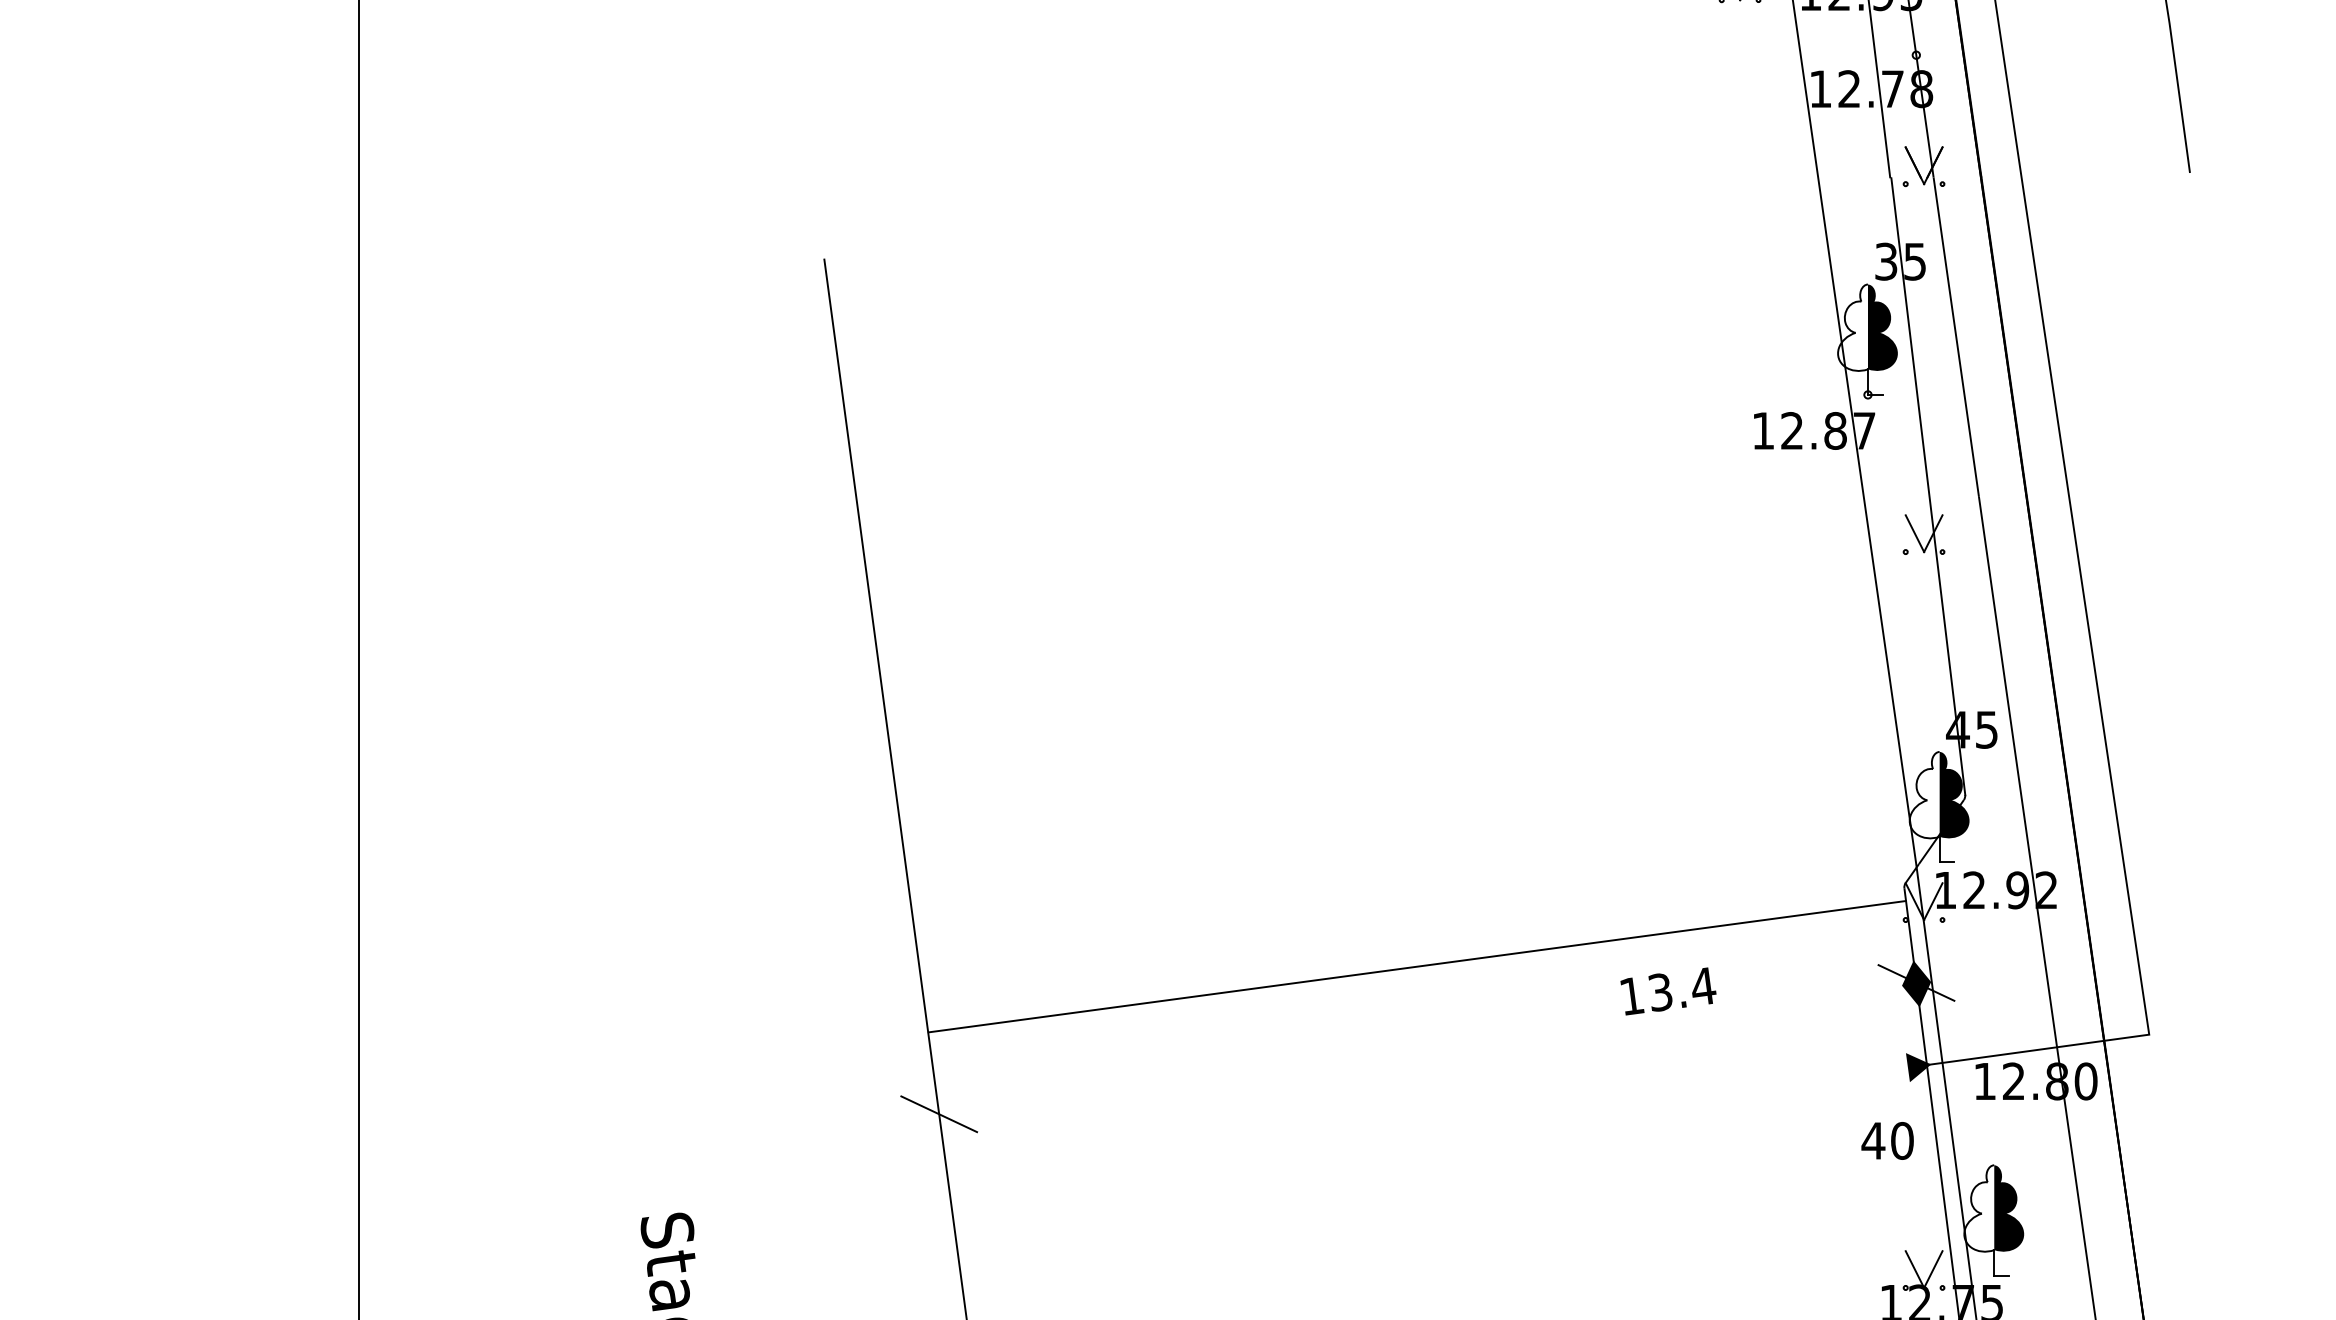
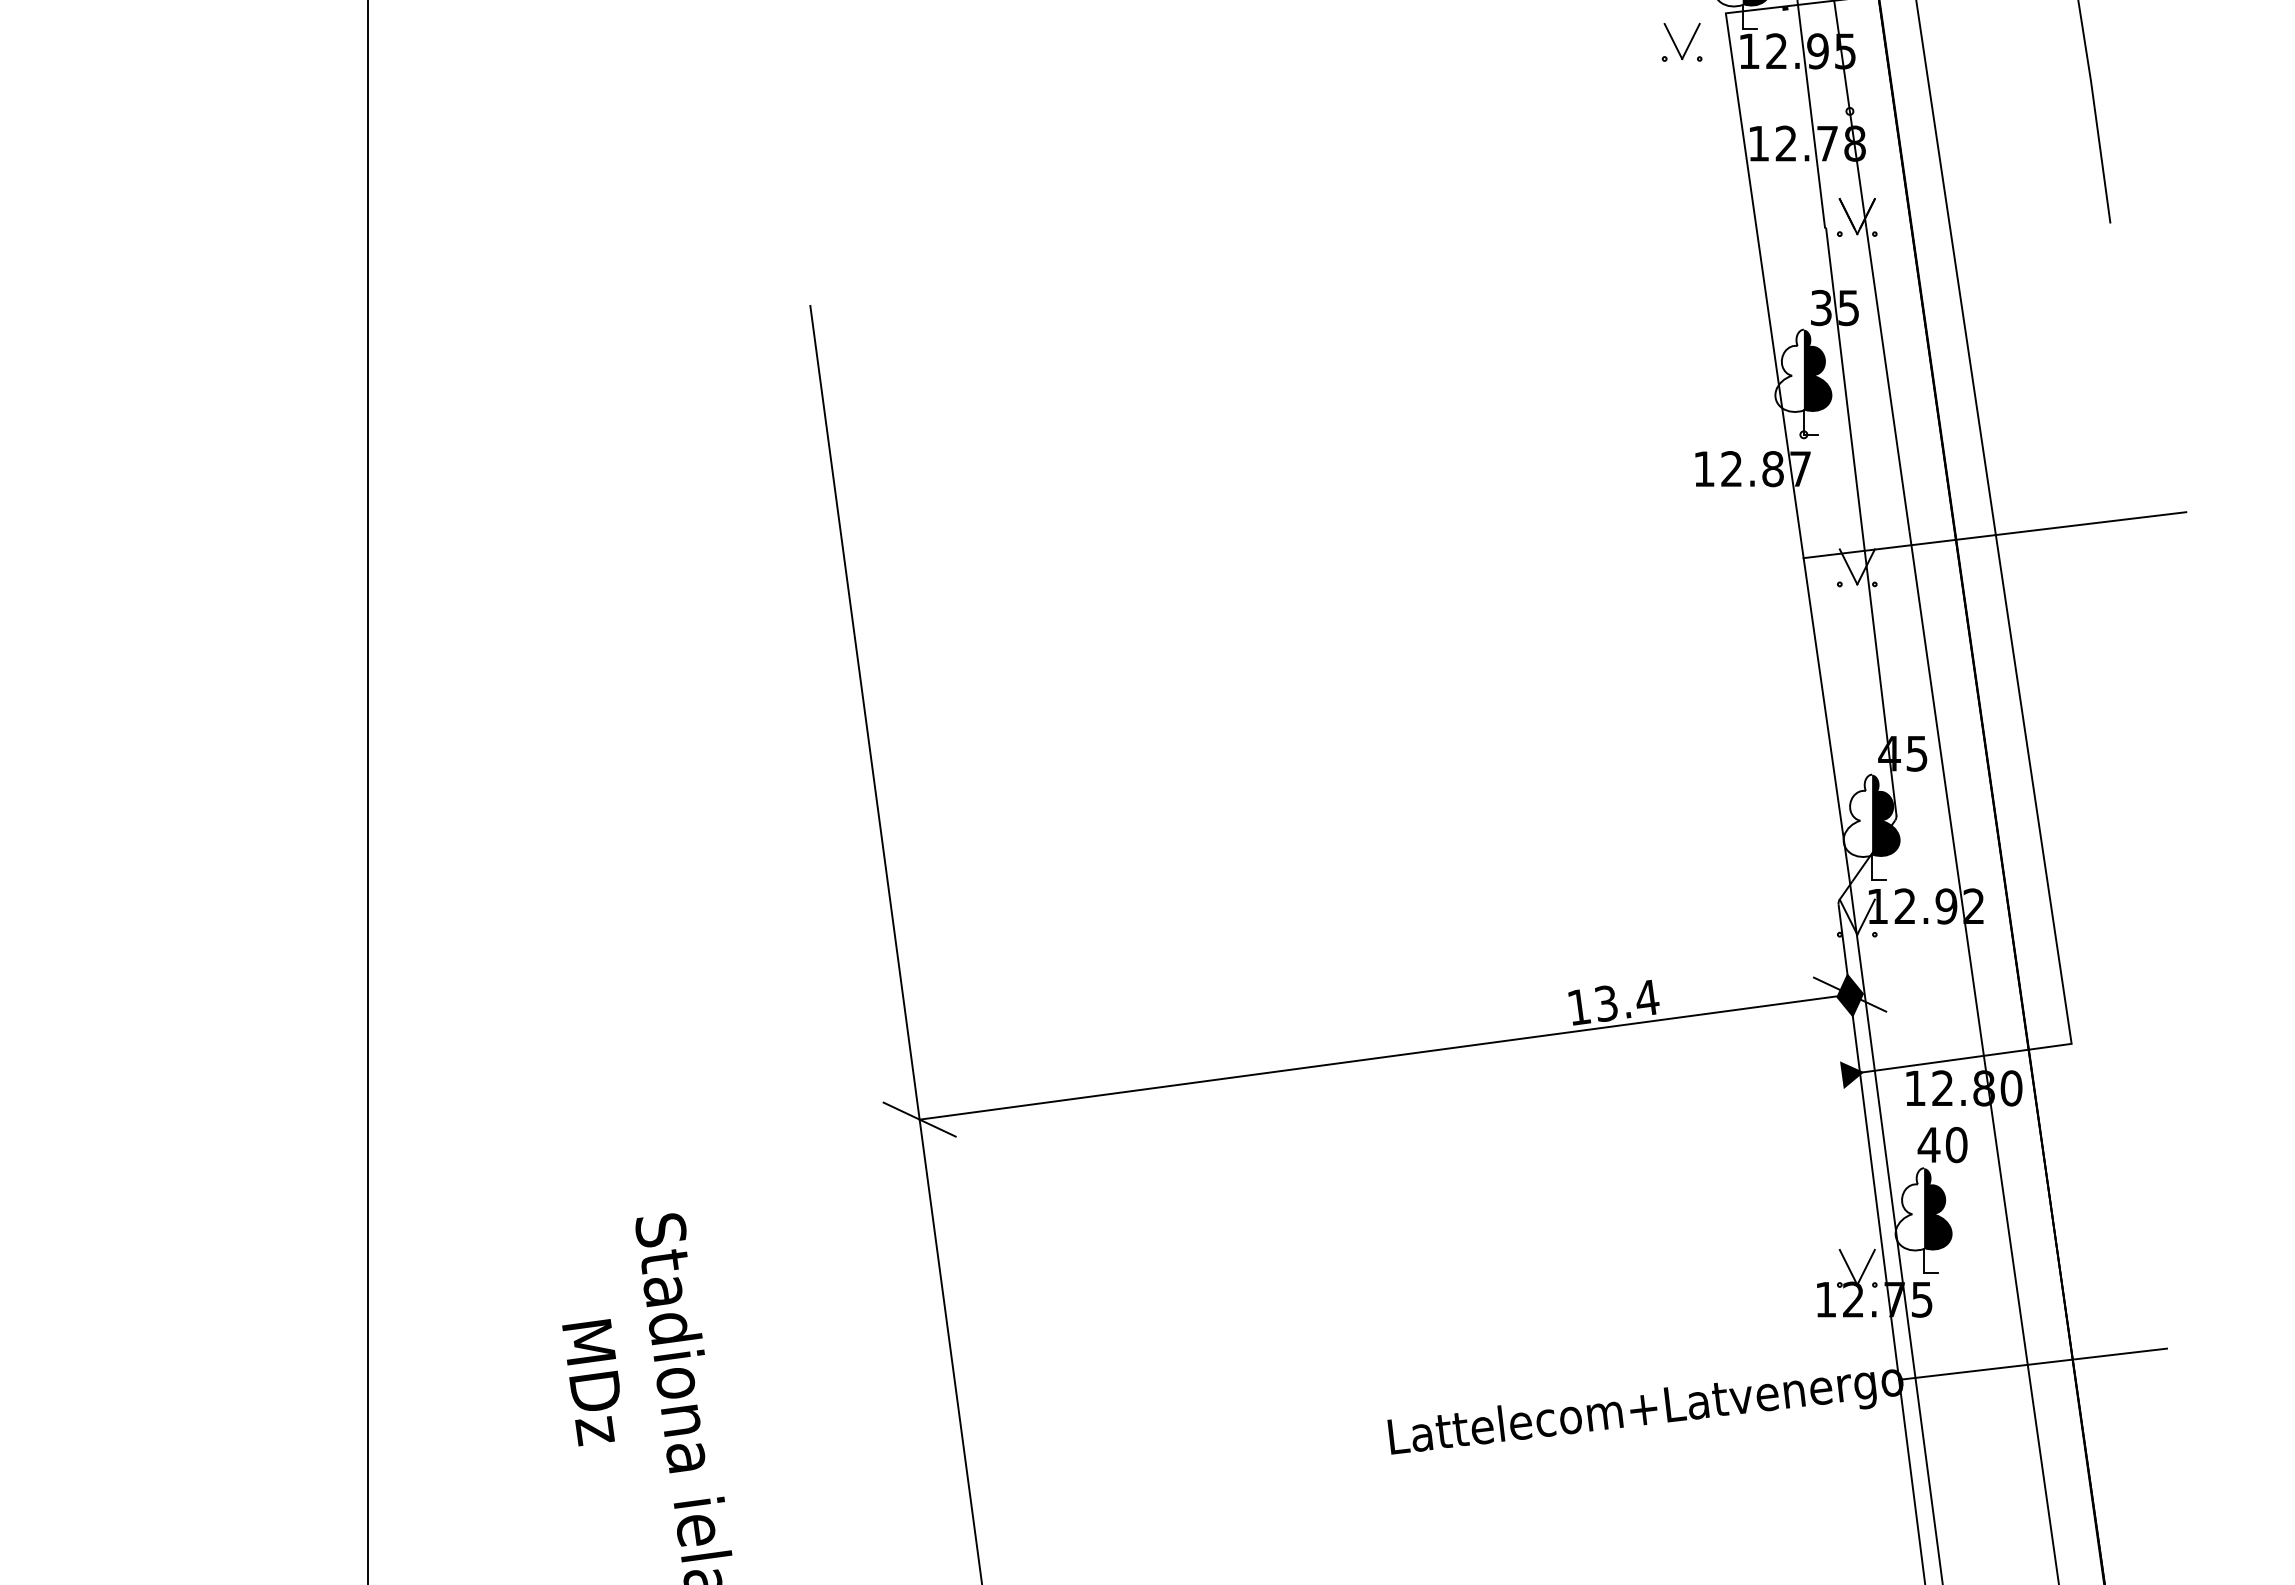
line: (2068, 500) -> (1994, 535), added
line: (1416, 966) -> (1384, 1056), moved
text: (1887, 1141) -> (1942, 1145), moved

